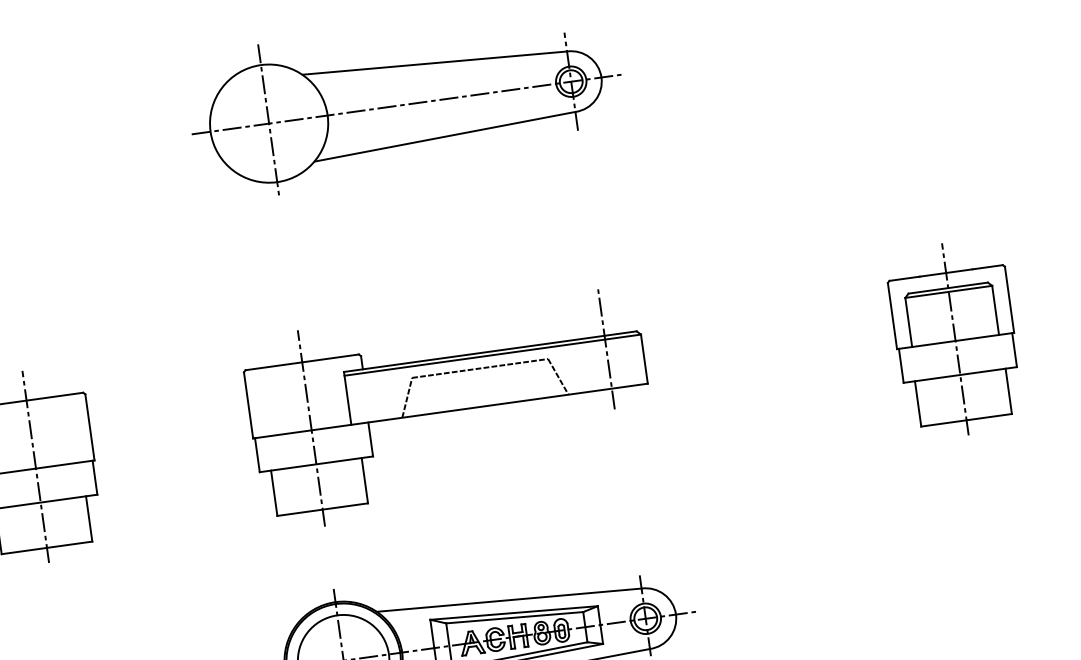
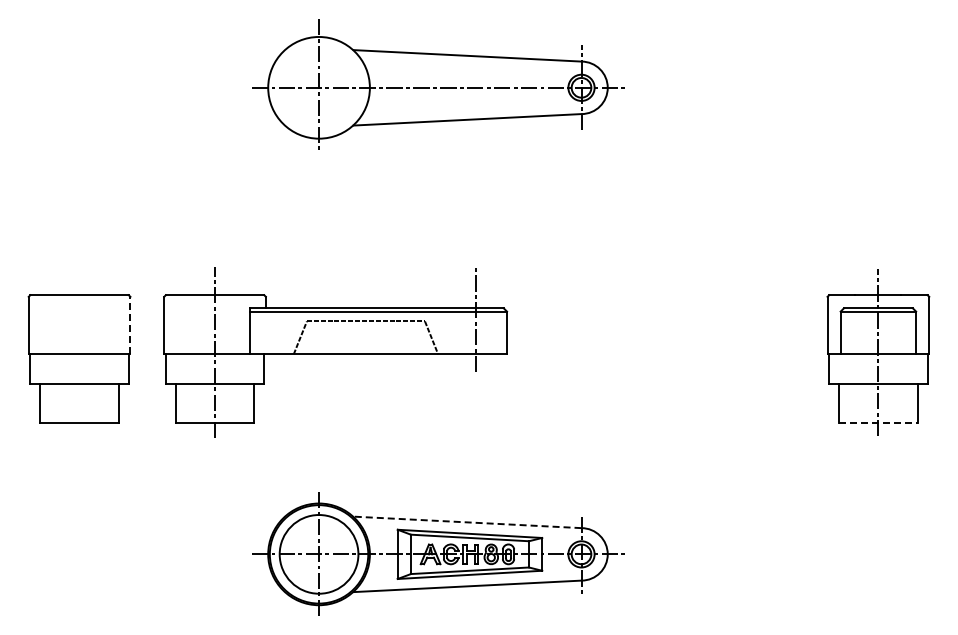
part: (450, 409) -> (335, 352), moved
line: (966, 420) -> (878, 423), solid -> dashed
line: (90, 427) -> (130, 325), solid -> dashed
line: (35, 466) -> (79, 352), removed
line: (509, 600) -> (467, 522), solid -> dashed

